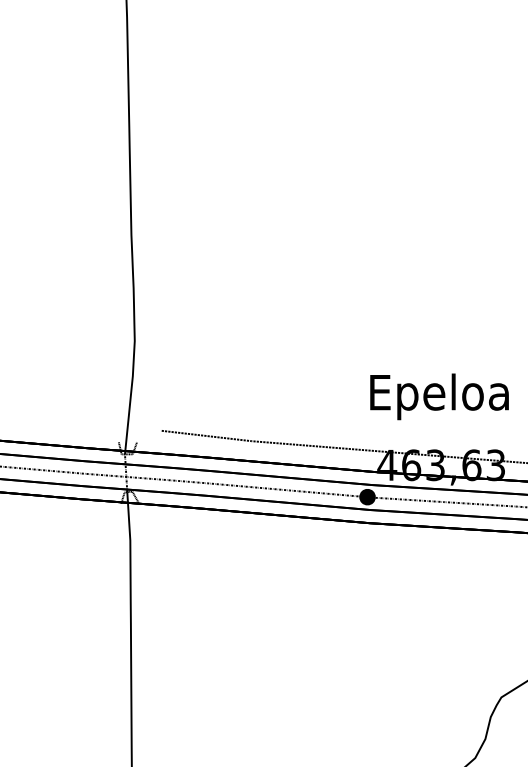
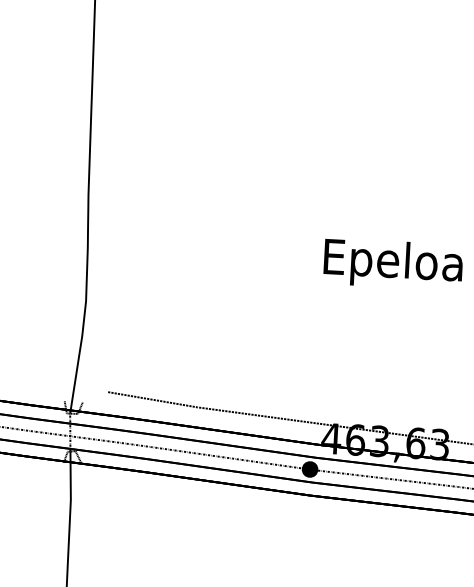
text: (439, 396) -> (393, 264), moved

